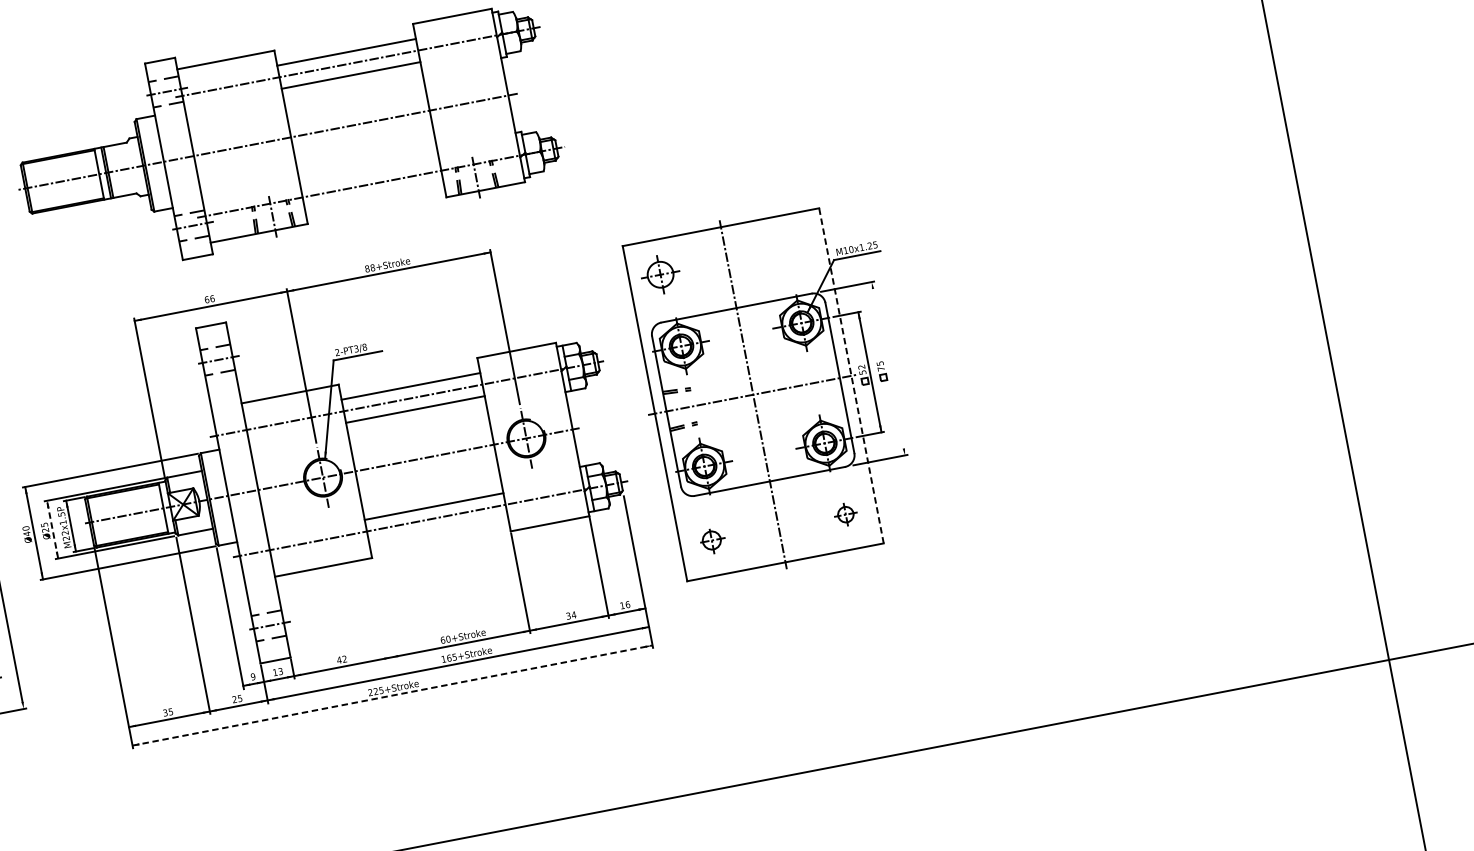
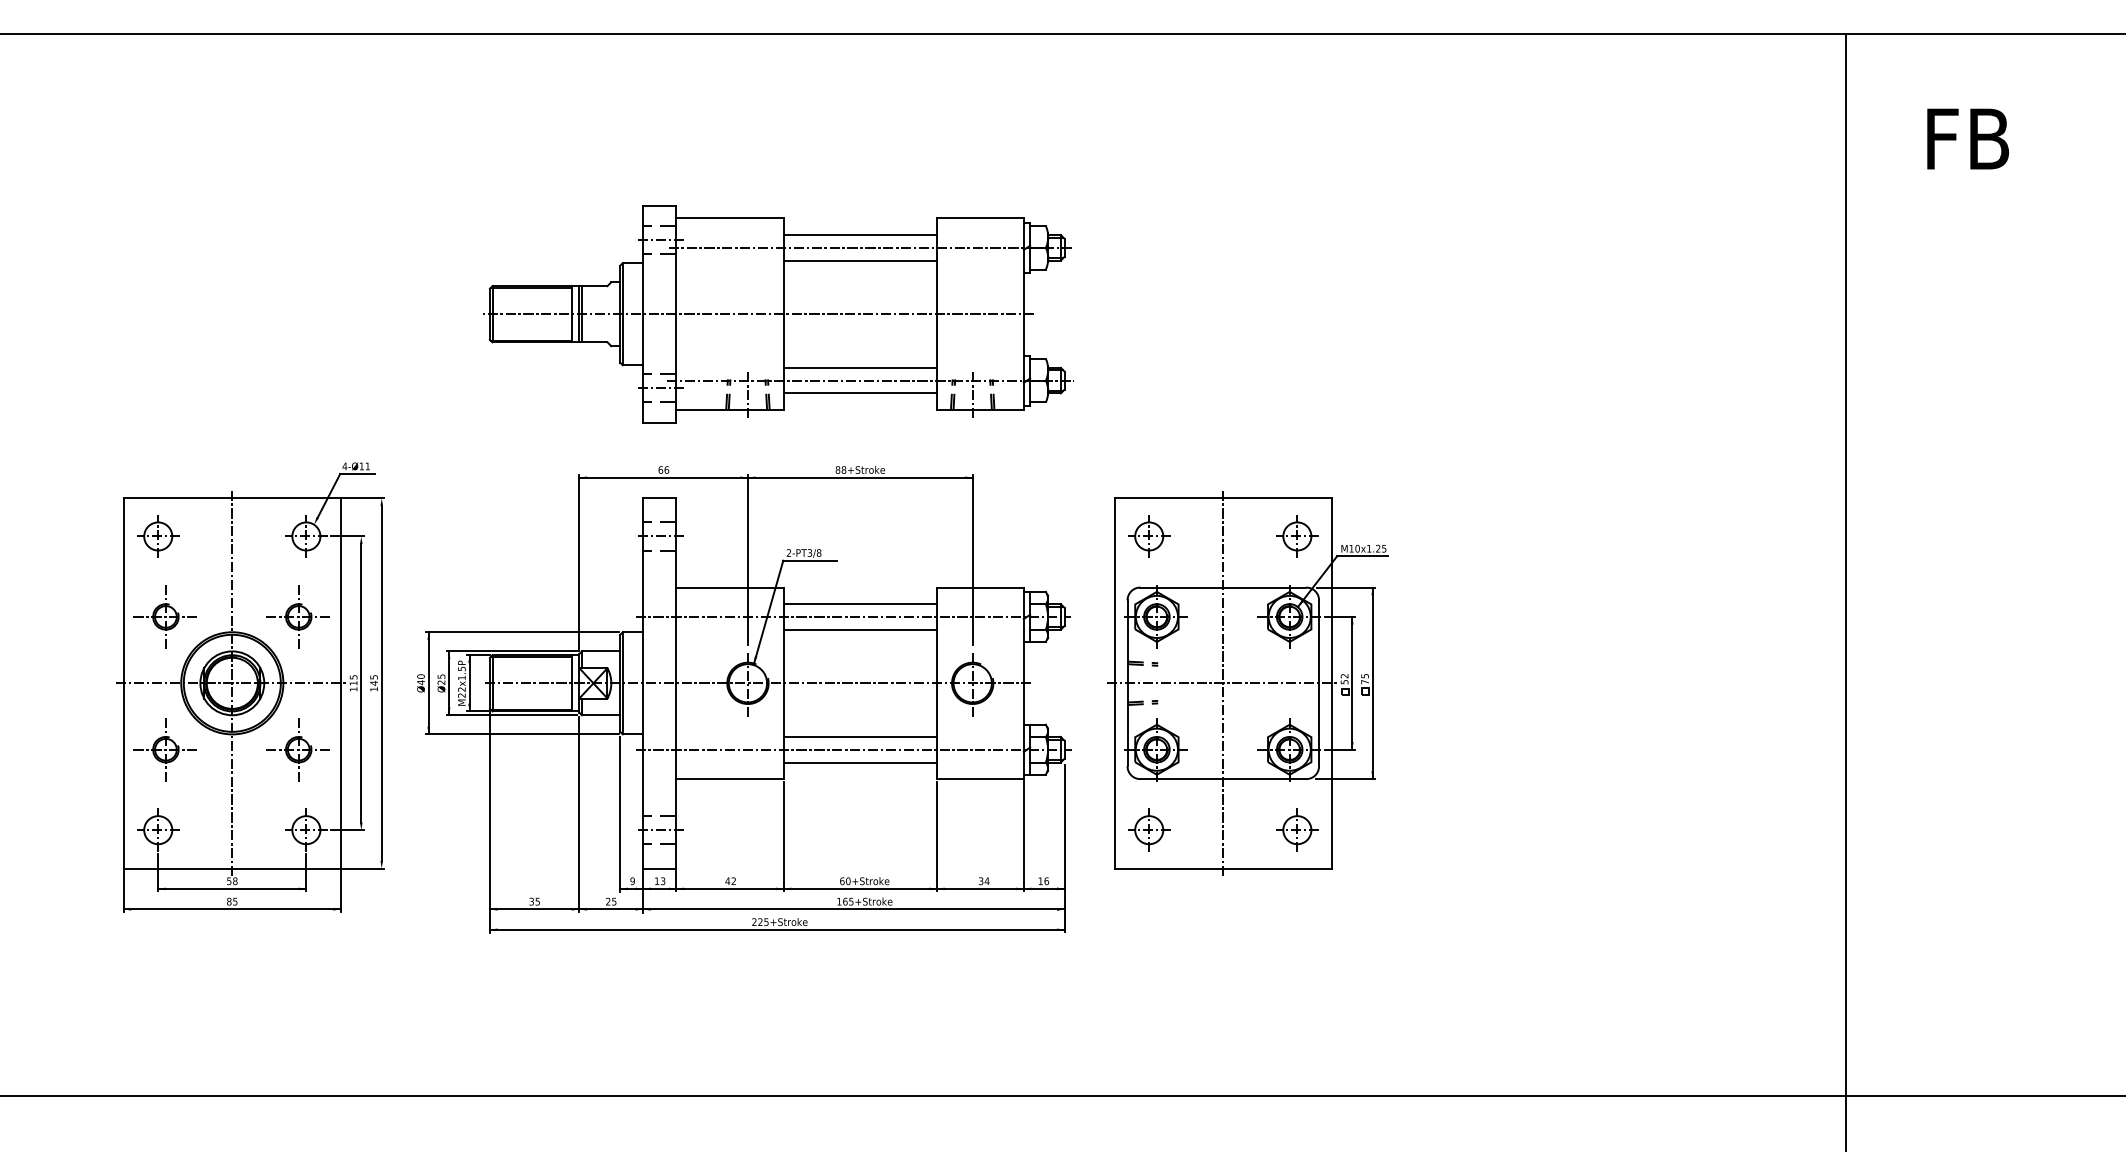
line: (368, 172) -> (859, 367), added
line: (373, 195) -> (859, 393), added
part: (794, 248) -> (1297, 536), added
line: (888, 368) -> (1372, 683), added
line: (850, 375) -> (1331, 682), dashed -> solid
part: (845, 514) -> (1297, 829), size x1.67
line: (52, 529) -> (449, 683), dashed -> solid
line: (437, 529) -> (859, 762), added
part: (711, 539) -> (1149, 829), size x1.43
line: (381, 610) -> (783, 836), added
line: (392, 695) -> (777, 929), dashed -> solid

